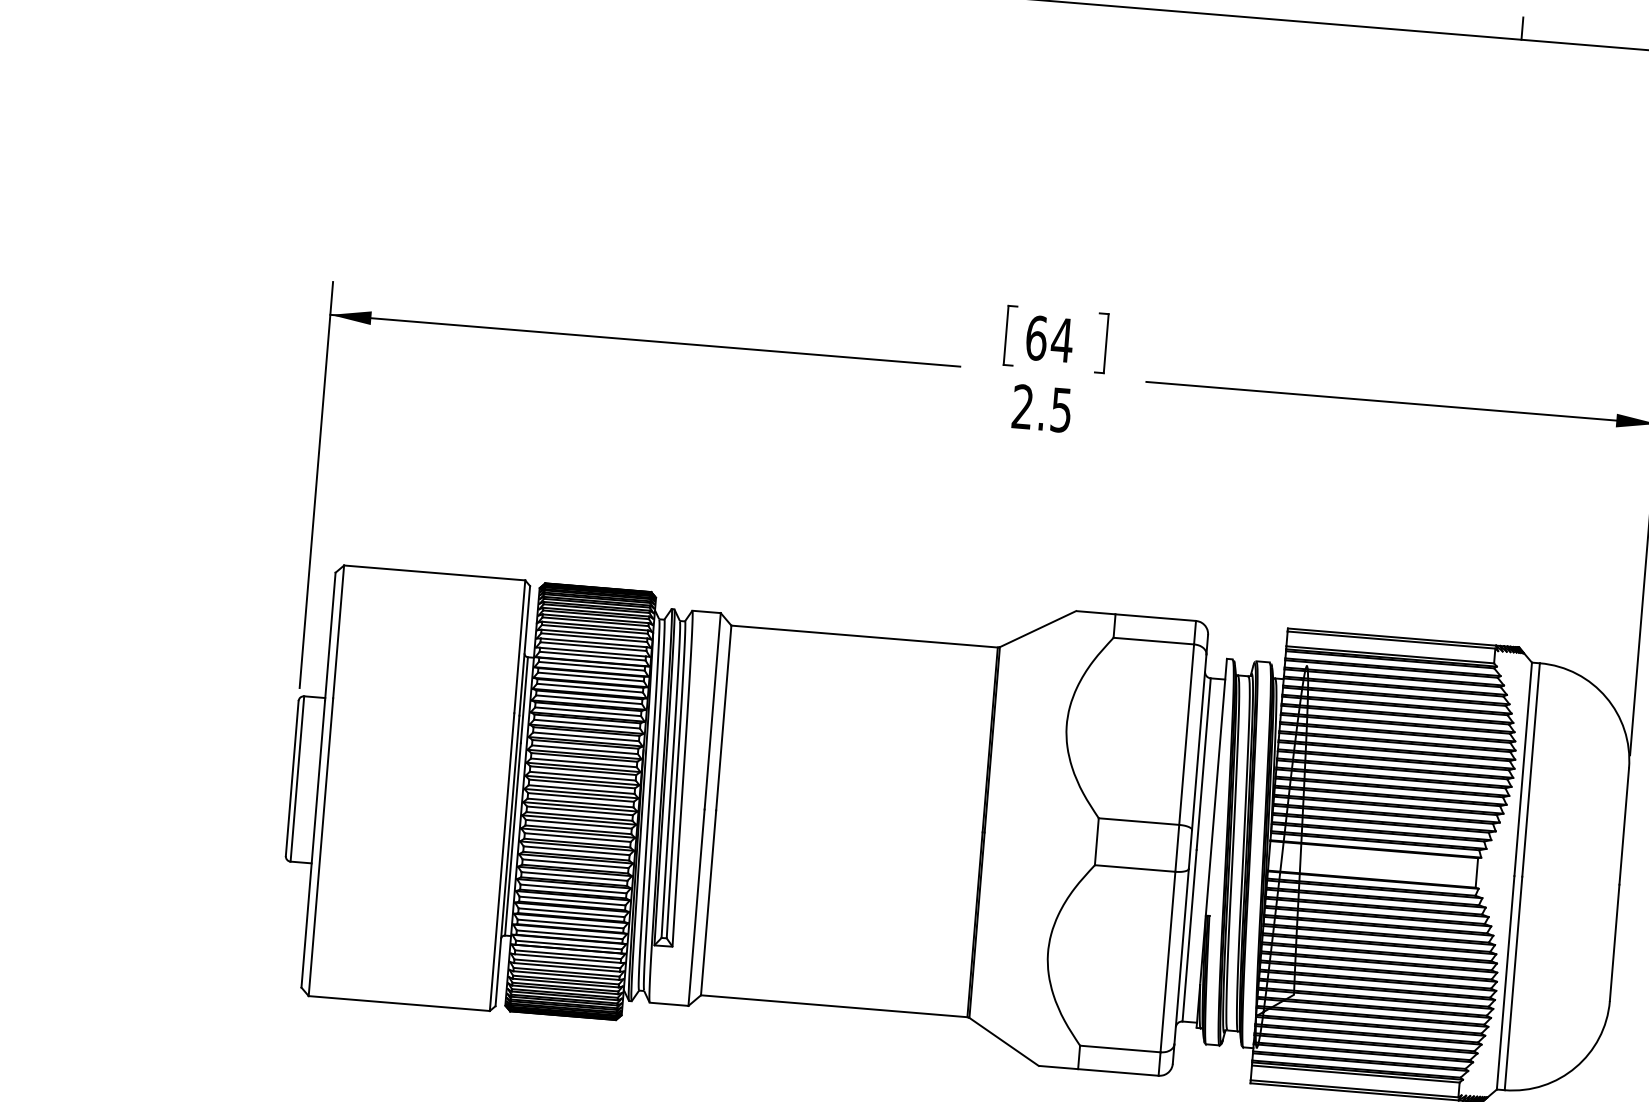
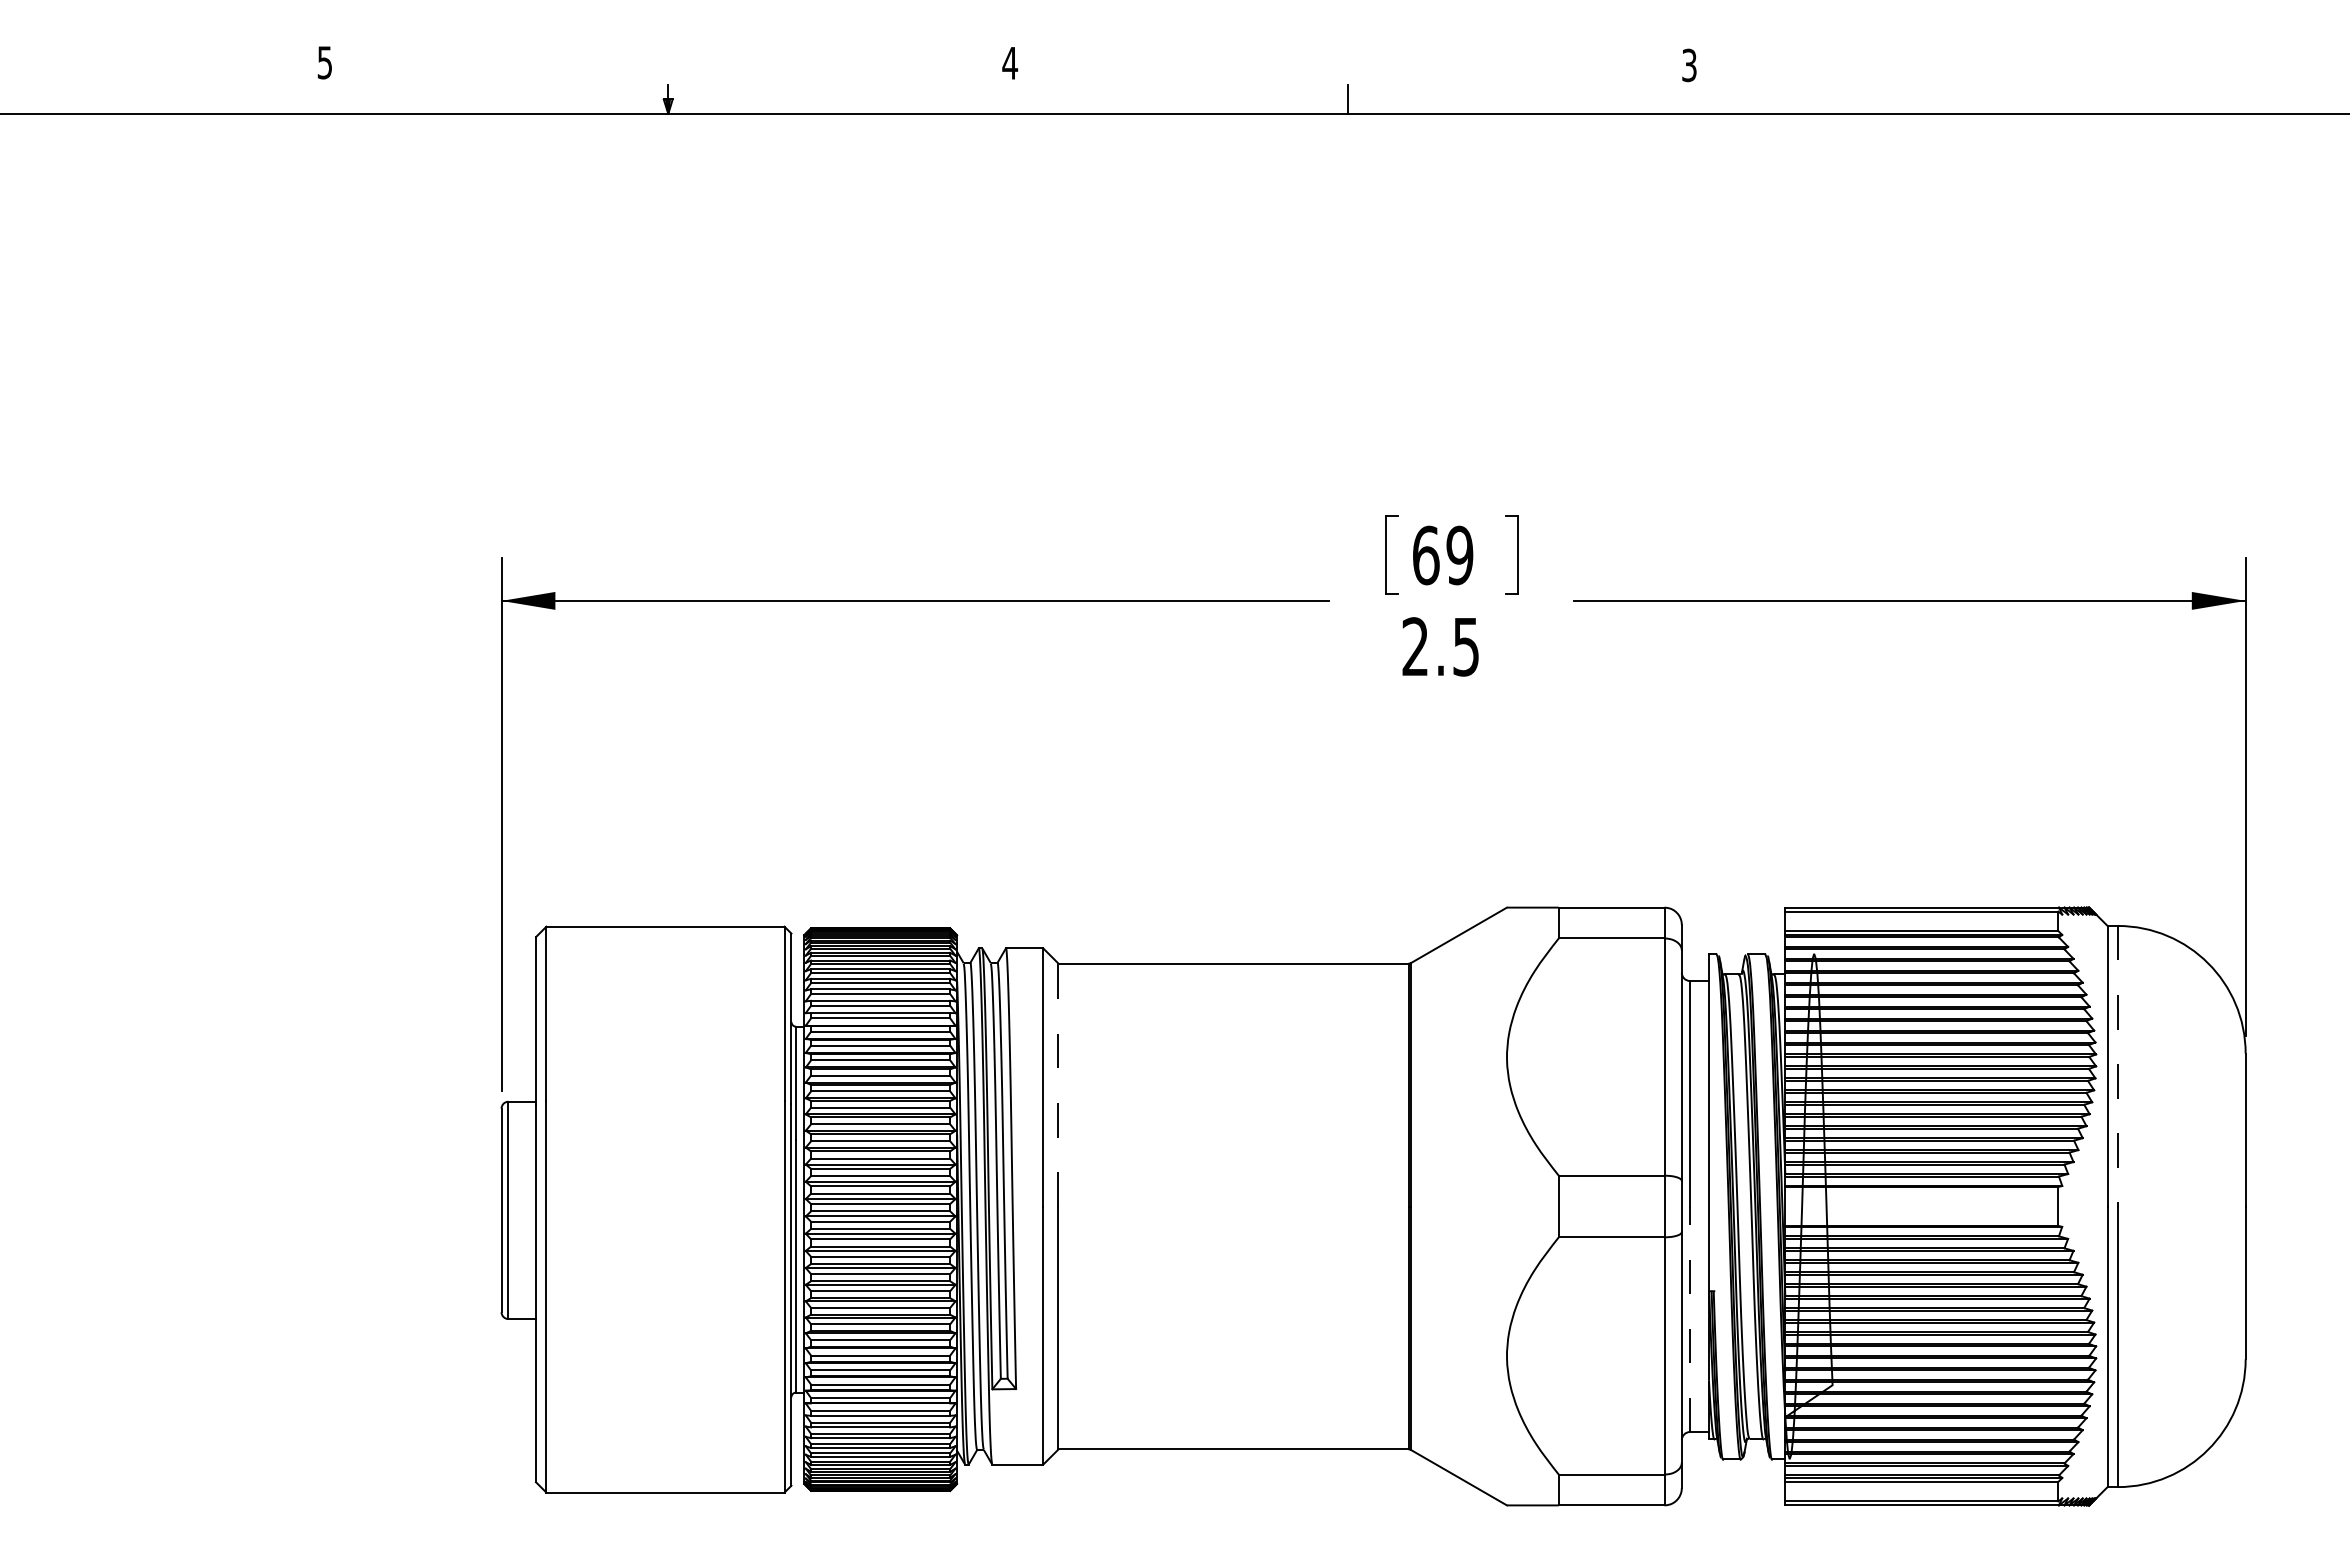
line: (1522, 28) -> (2027, 98), removed
text: (1062, 340) -> (1459, 555), 64 -> 69
line: (723, 717) -> (1058, 1084), solid -> dashed
line: (1530, 770) -> (2117, 1066), solid -> dashed
line: (1189, 935) -> (1689, 1319), solid -> dashed

